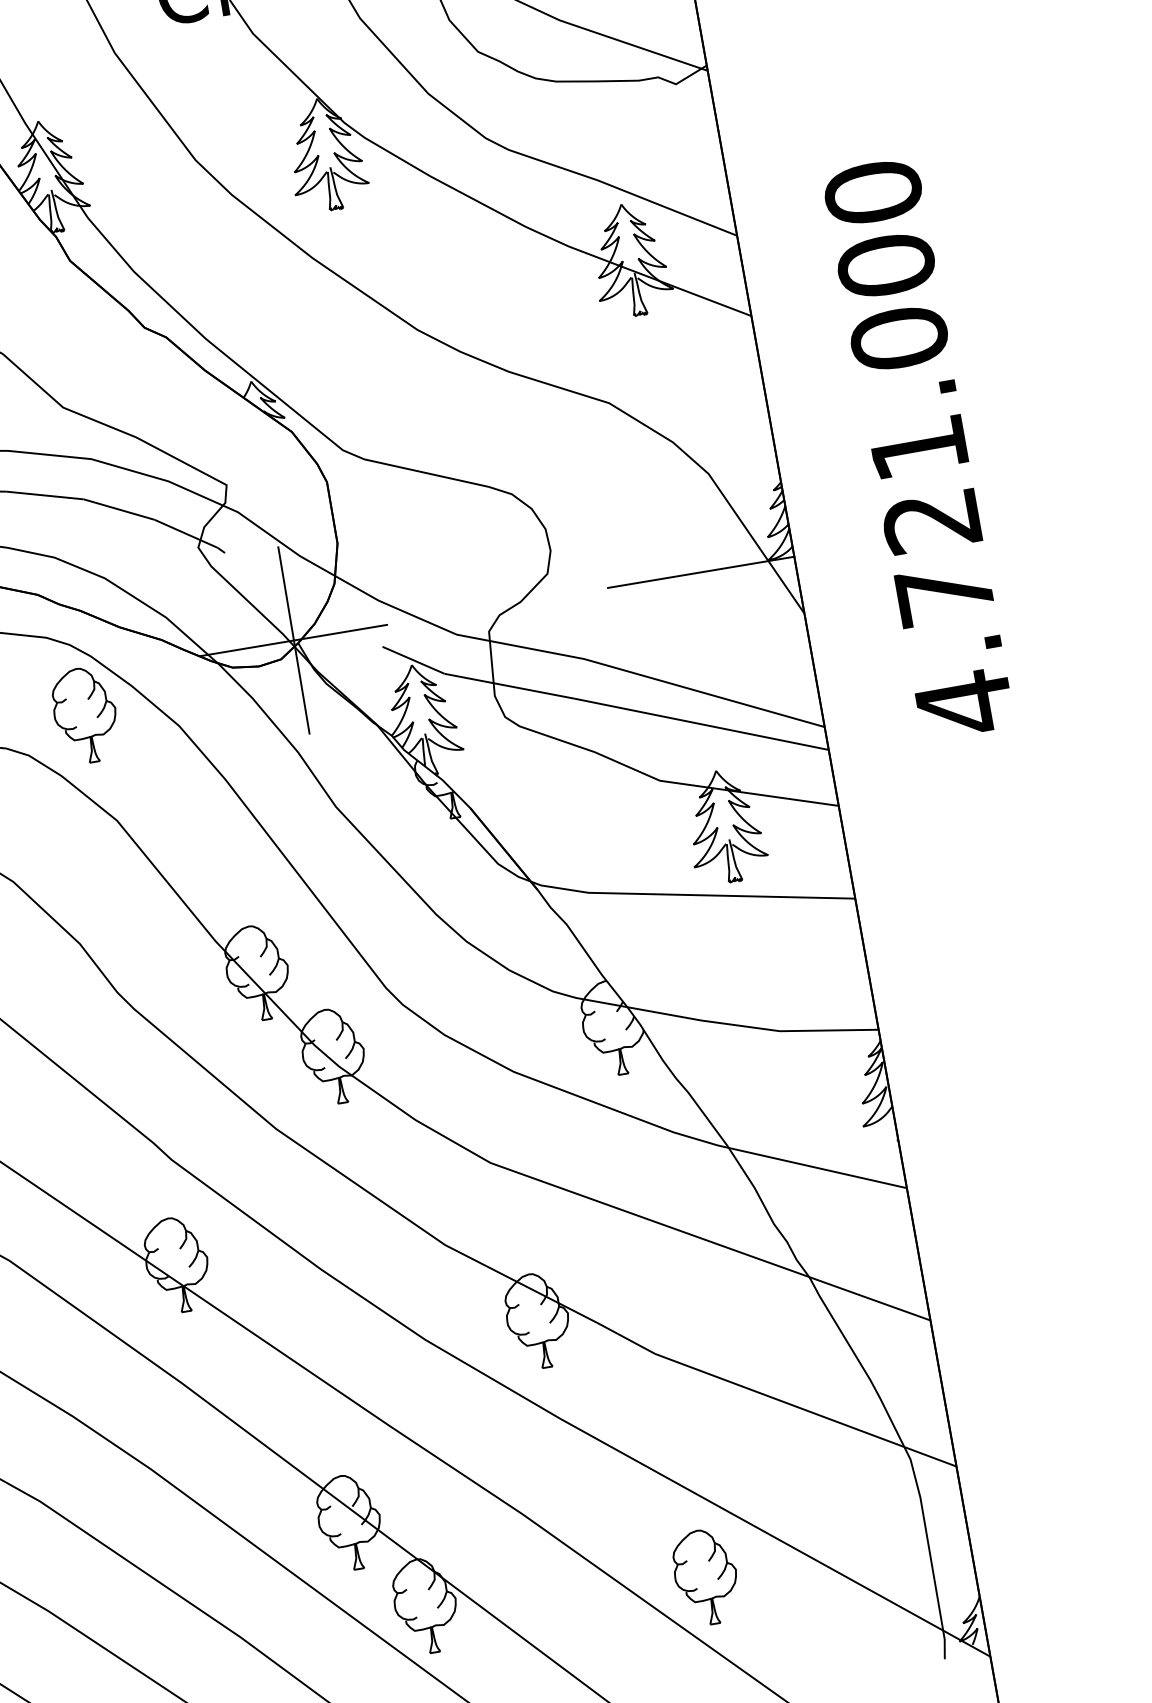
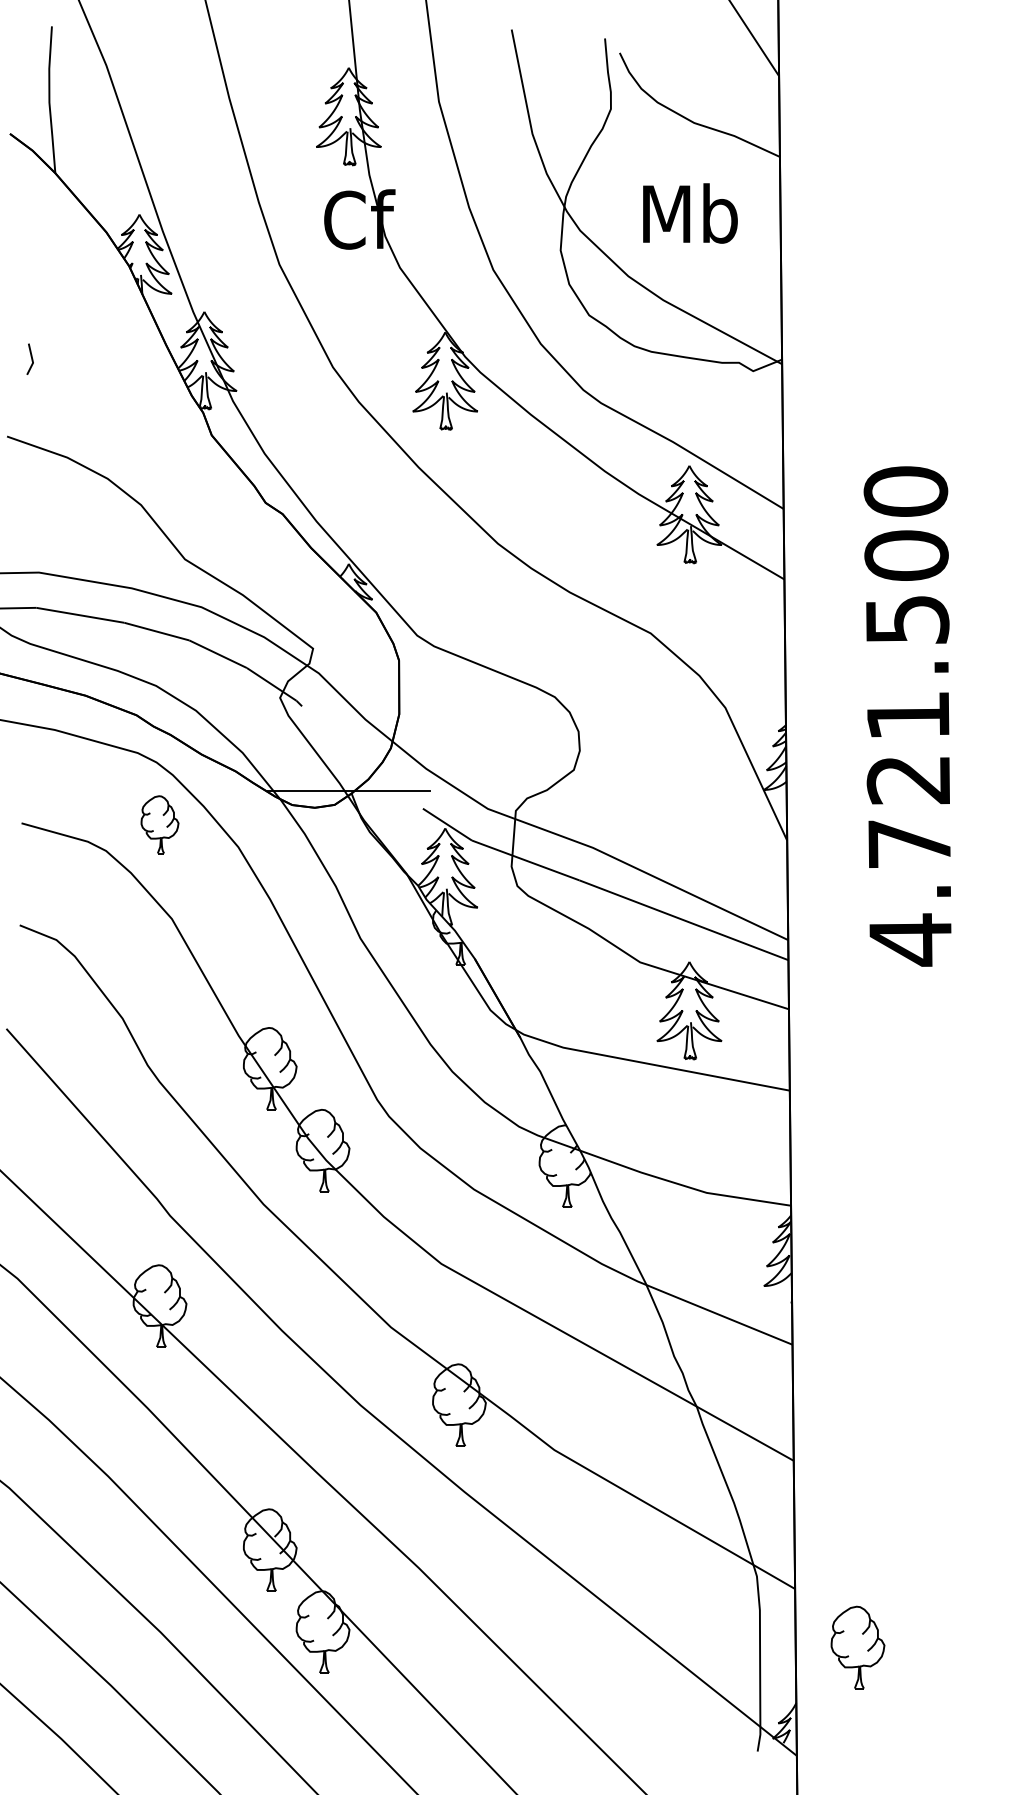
text: (899, 338) -> (907, 619), 4.721.000 -> 4.721.500
line: (700, 572) -> (704, 790), removed
line: (294, 640) -> (348, 790), removed
part: (84, 715) -> (159, 824), size x0.7
part: (705, 1577) -> (857, 1647), moved

